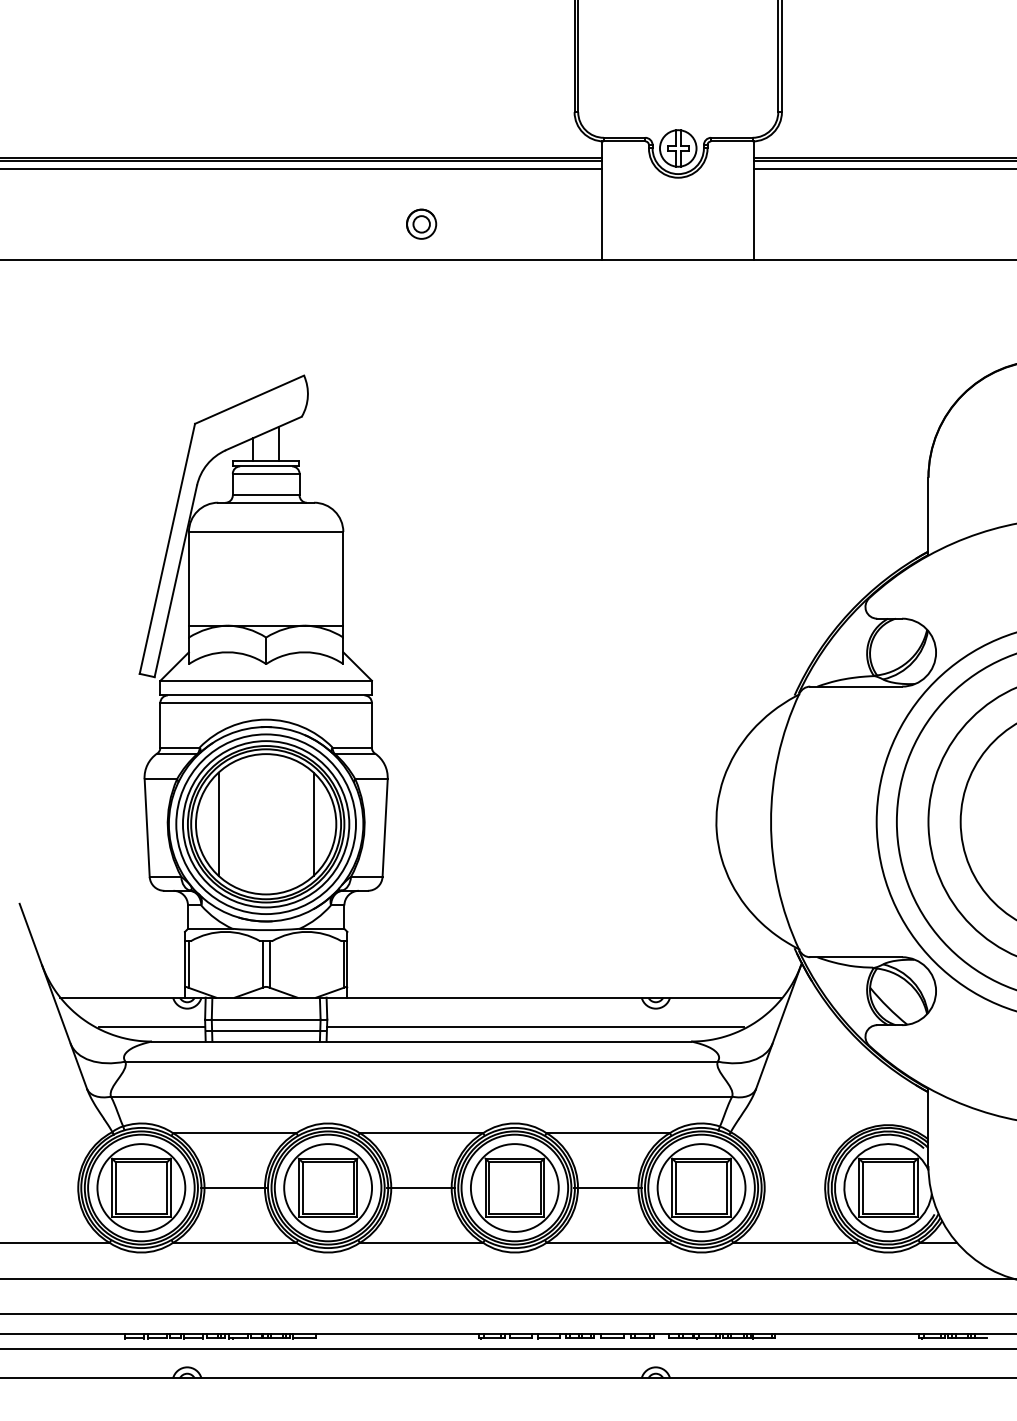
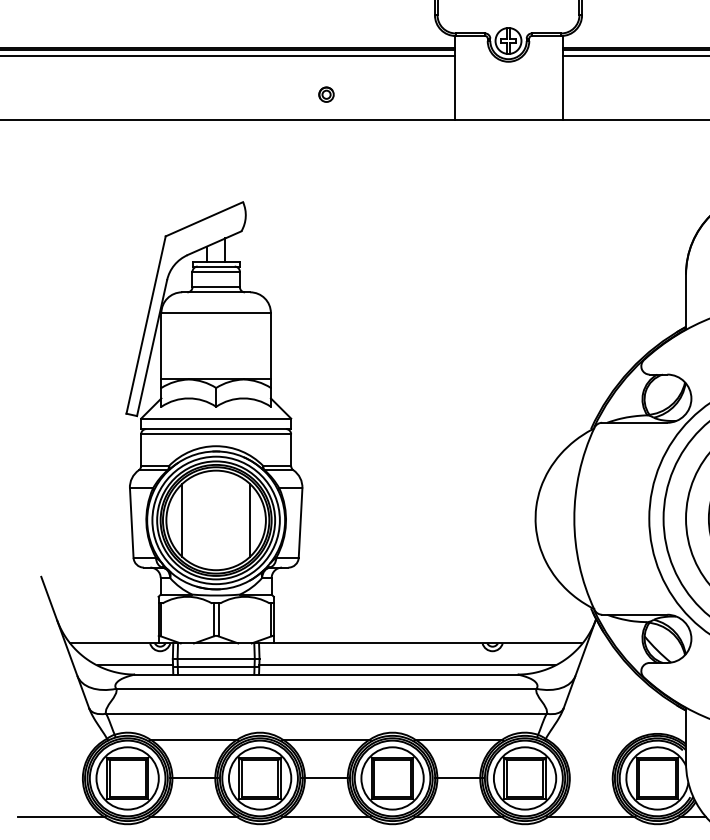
part: (421, 223) -> (326, 94), size x0.7

